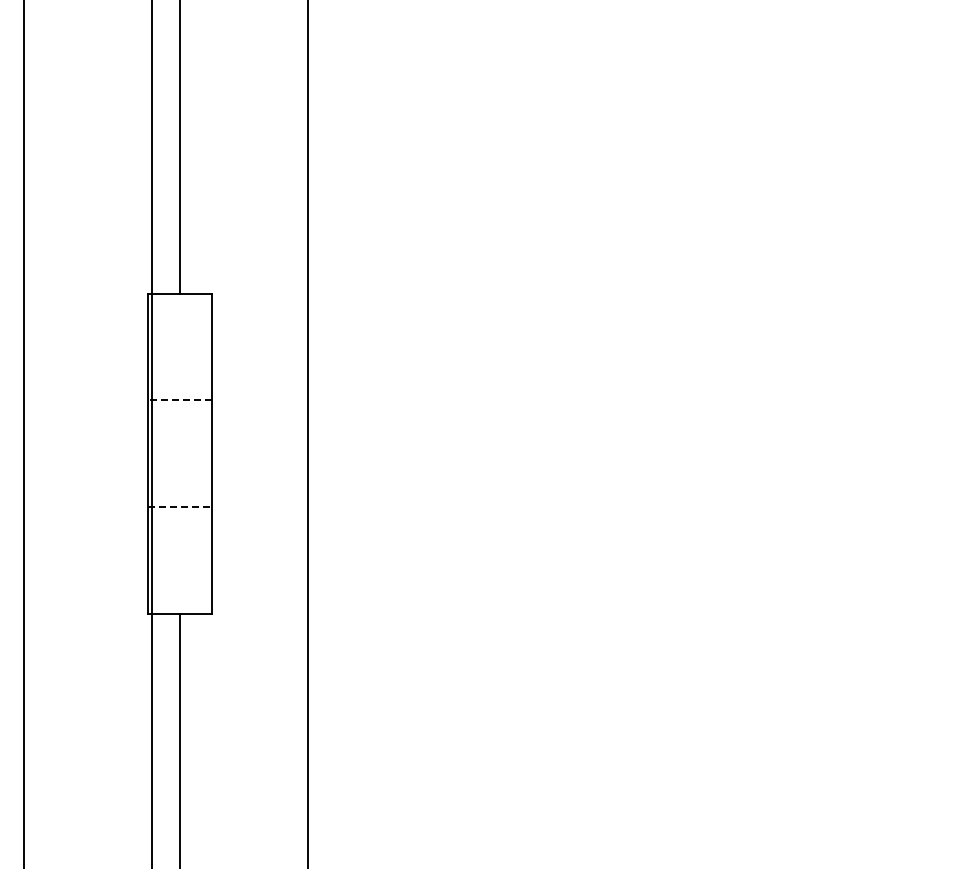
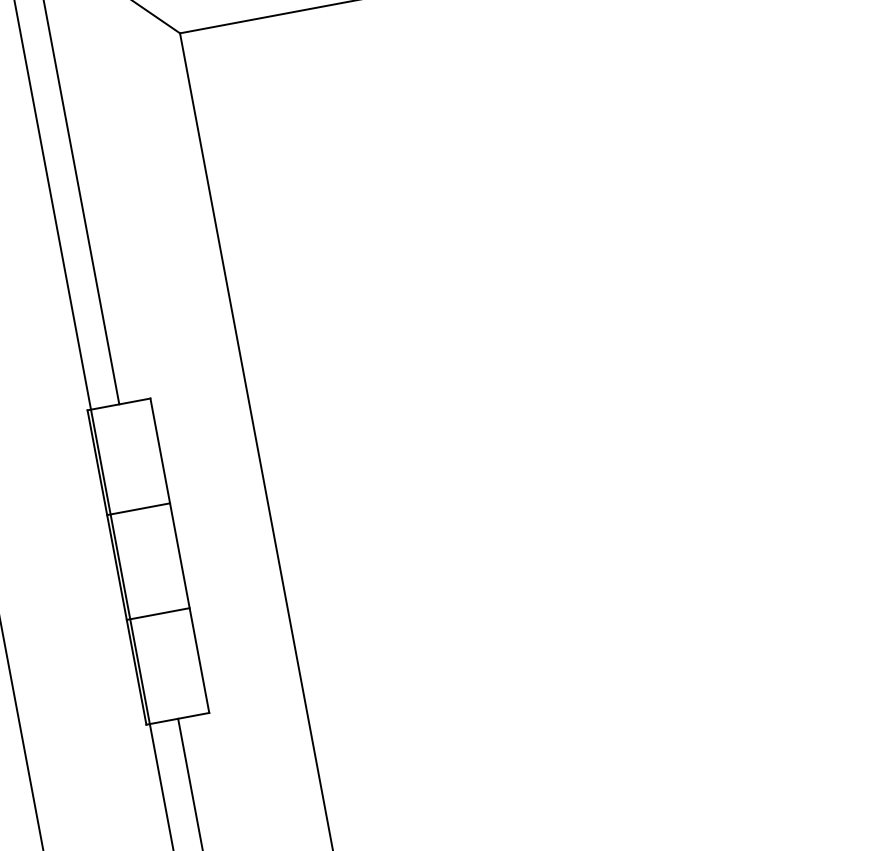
line: (180, 400) -> (139, 509), dashed -> solid
line: (180, 506) -> (158, 613), dashed -> solid

